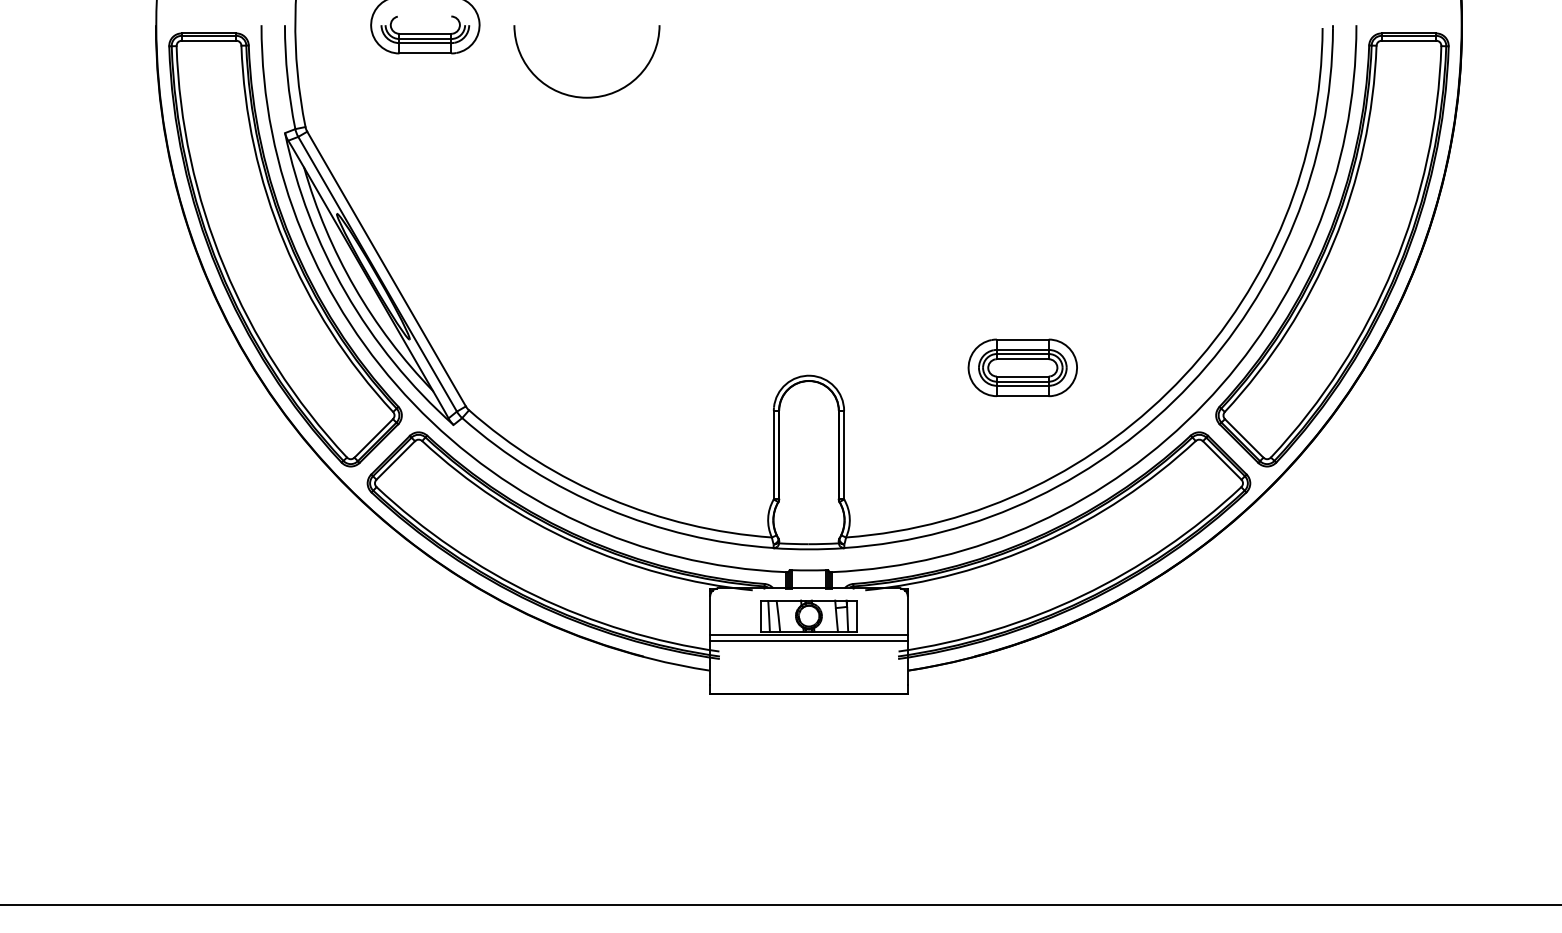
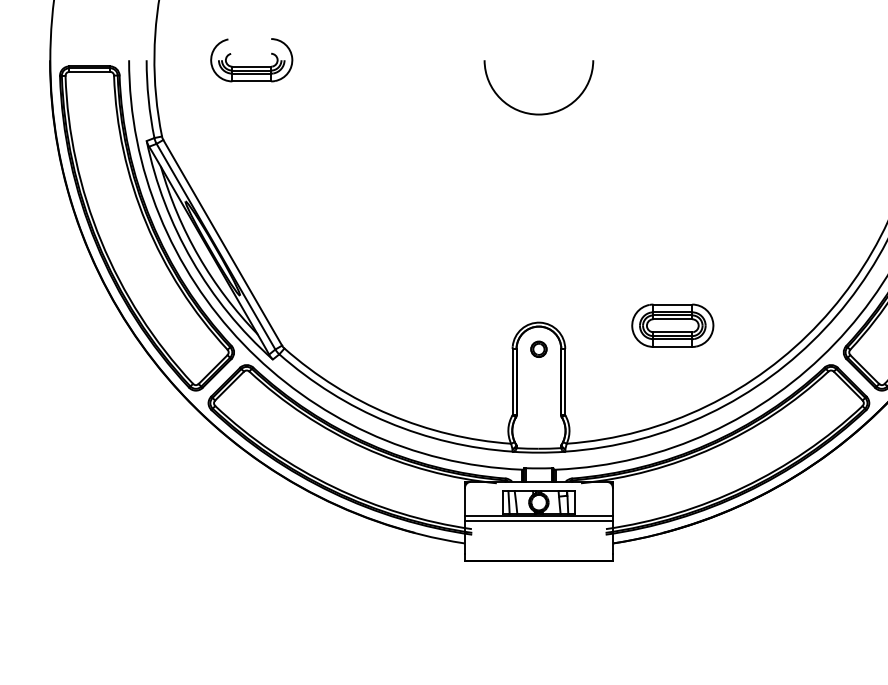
arc: (586, 96) -> (538, 113), moved
part: (1022, 367) -> (672, 325), moved
part: (808, 411) -> (538, 349), added

